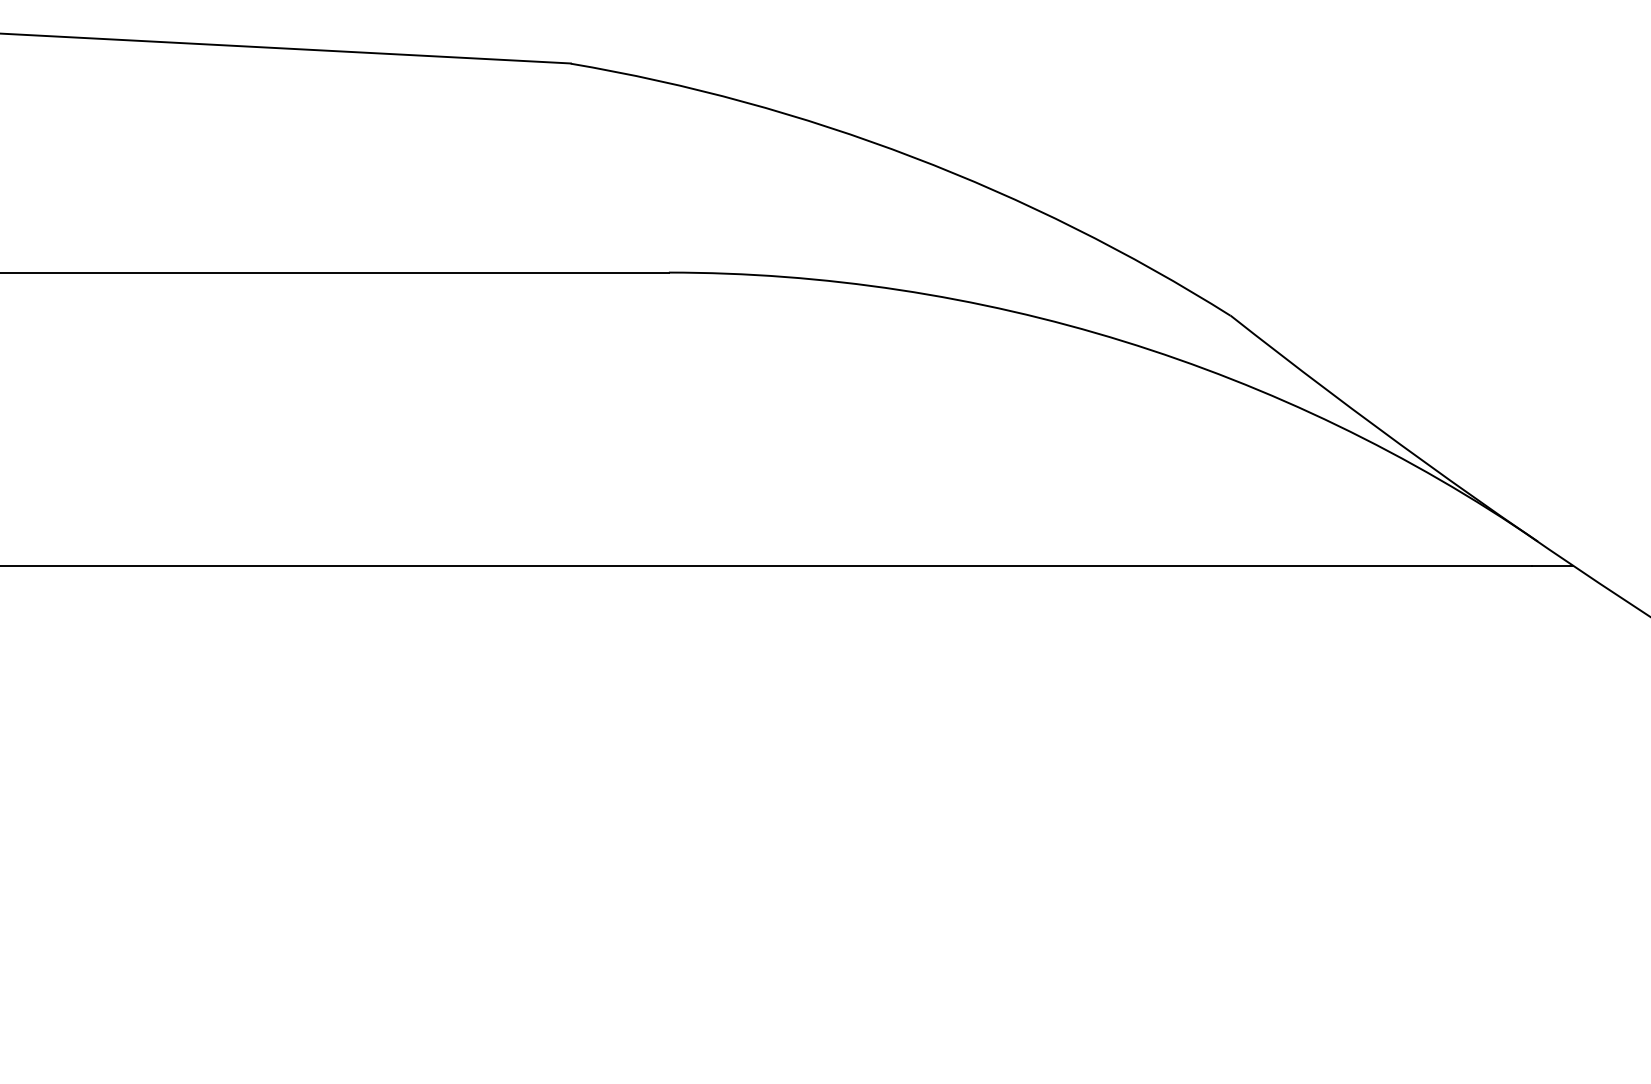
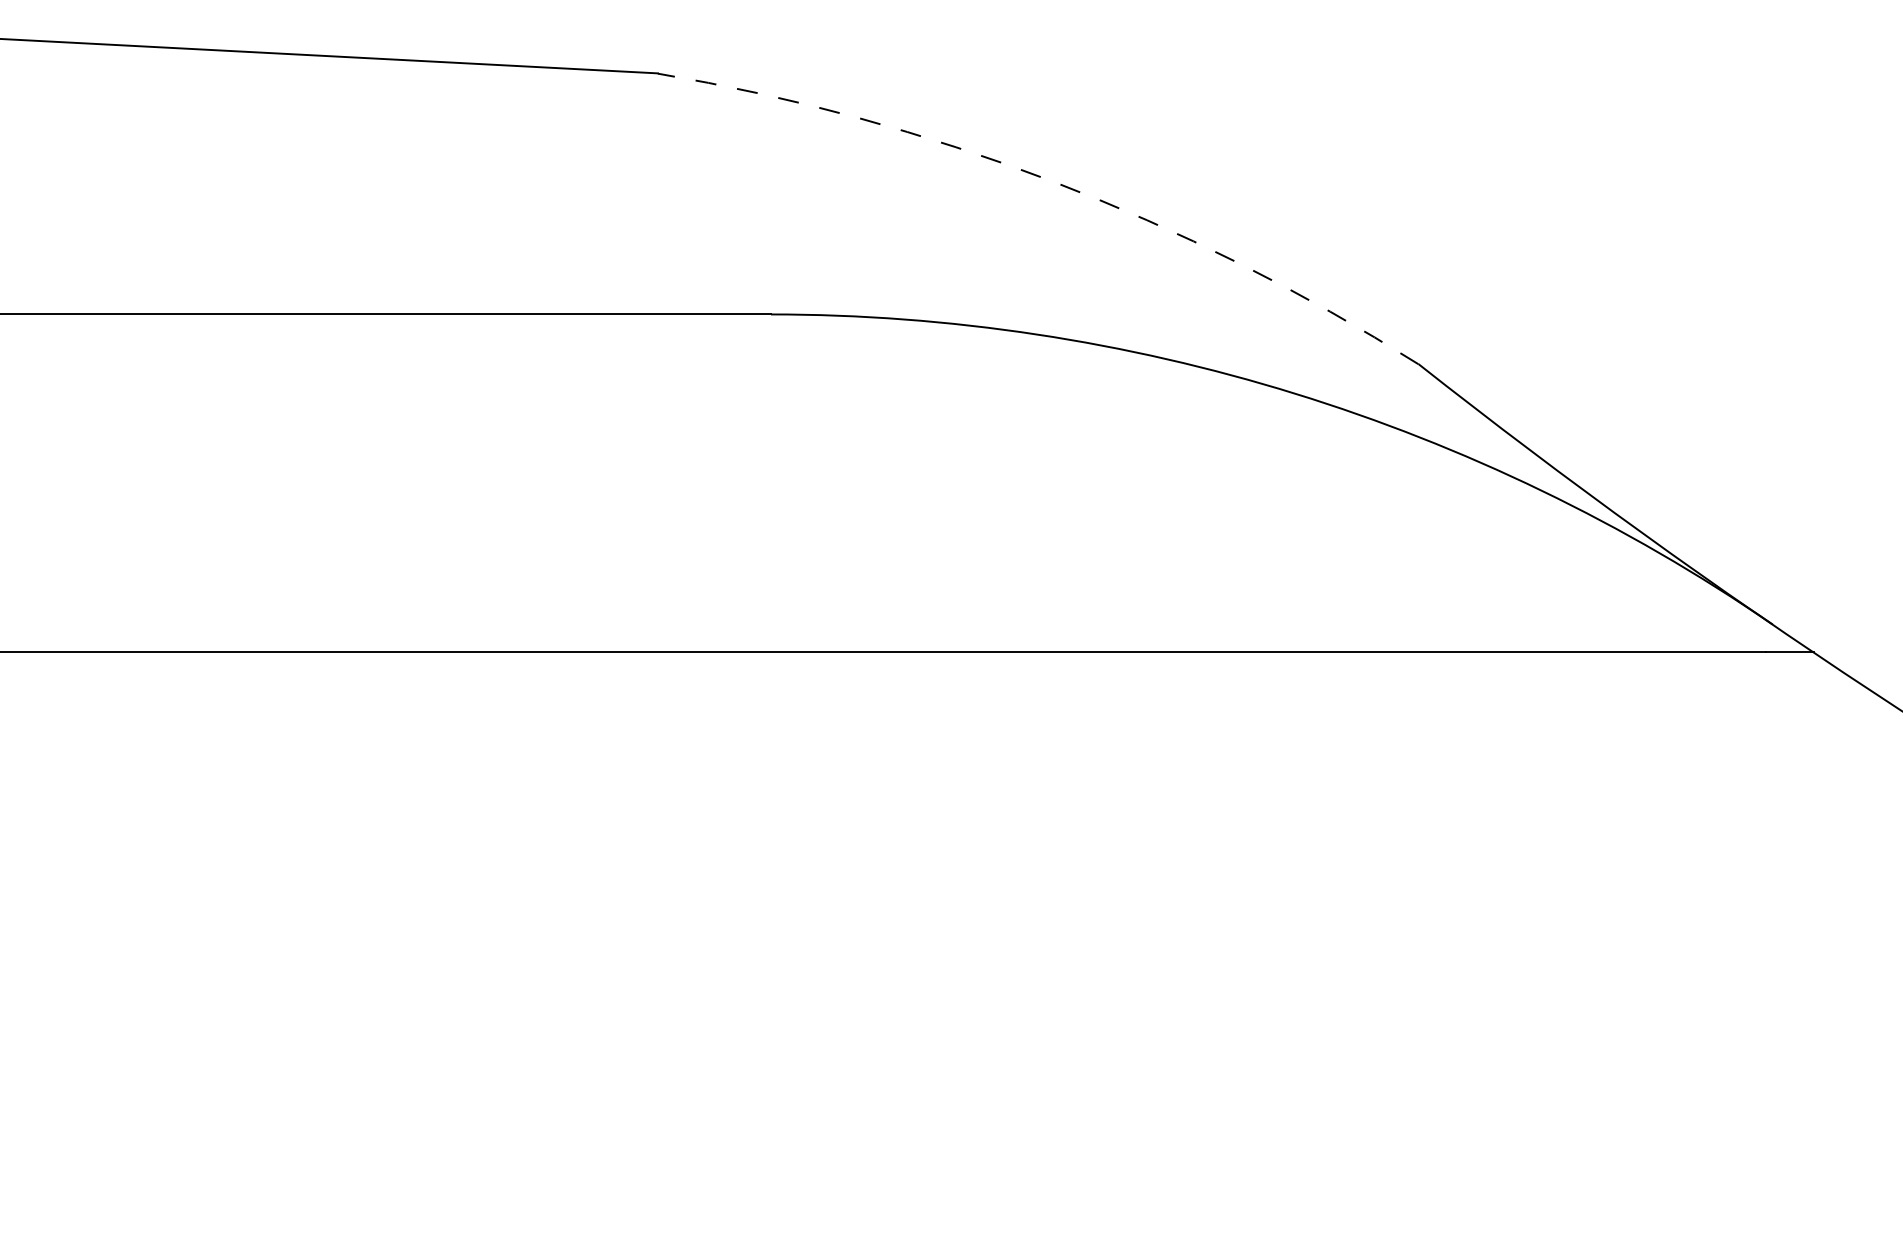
arc: (913, 157) -> (1052, 181), solid -> dashed

